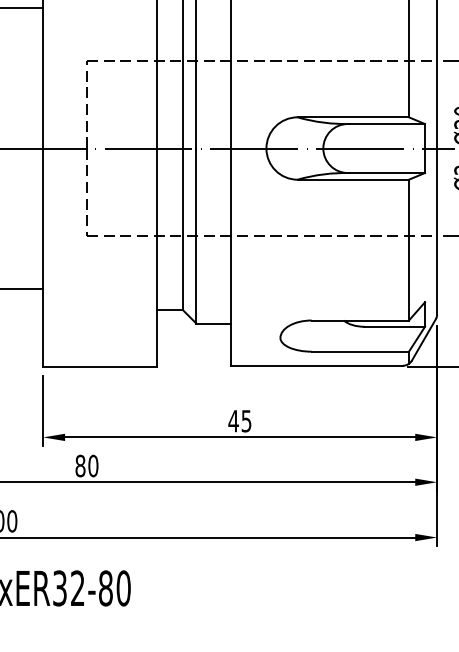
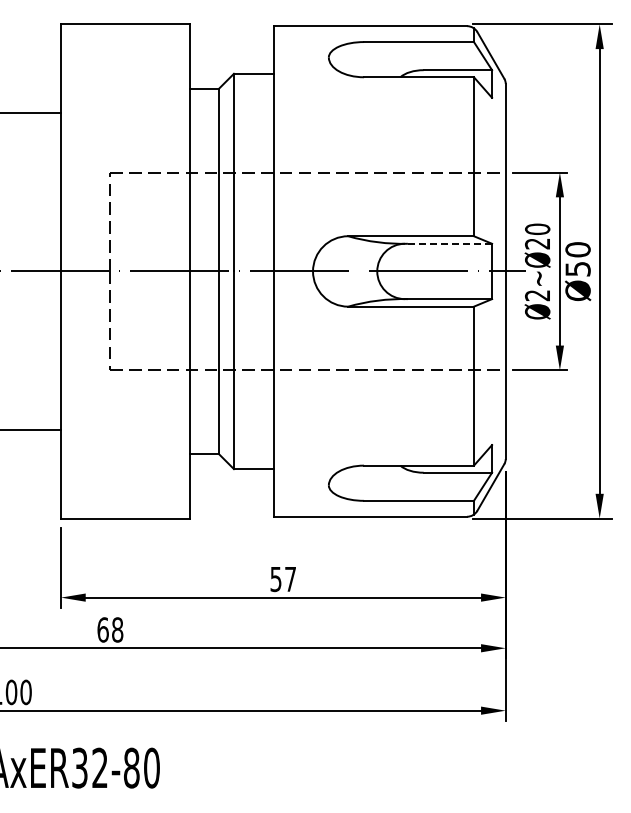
line: (386, 123) -> (448, 243), solid -> dashed
text: (239, 421) -> (282, 579), 45 -> 57
text: (87, 465) -> (110, 629), 80 -> 68

